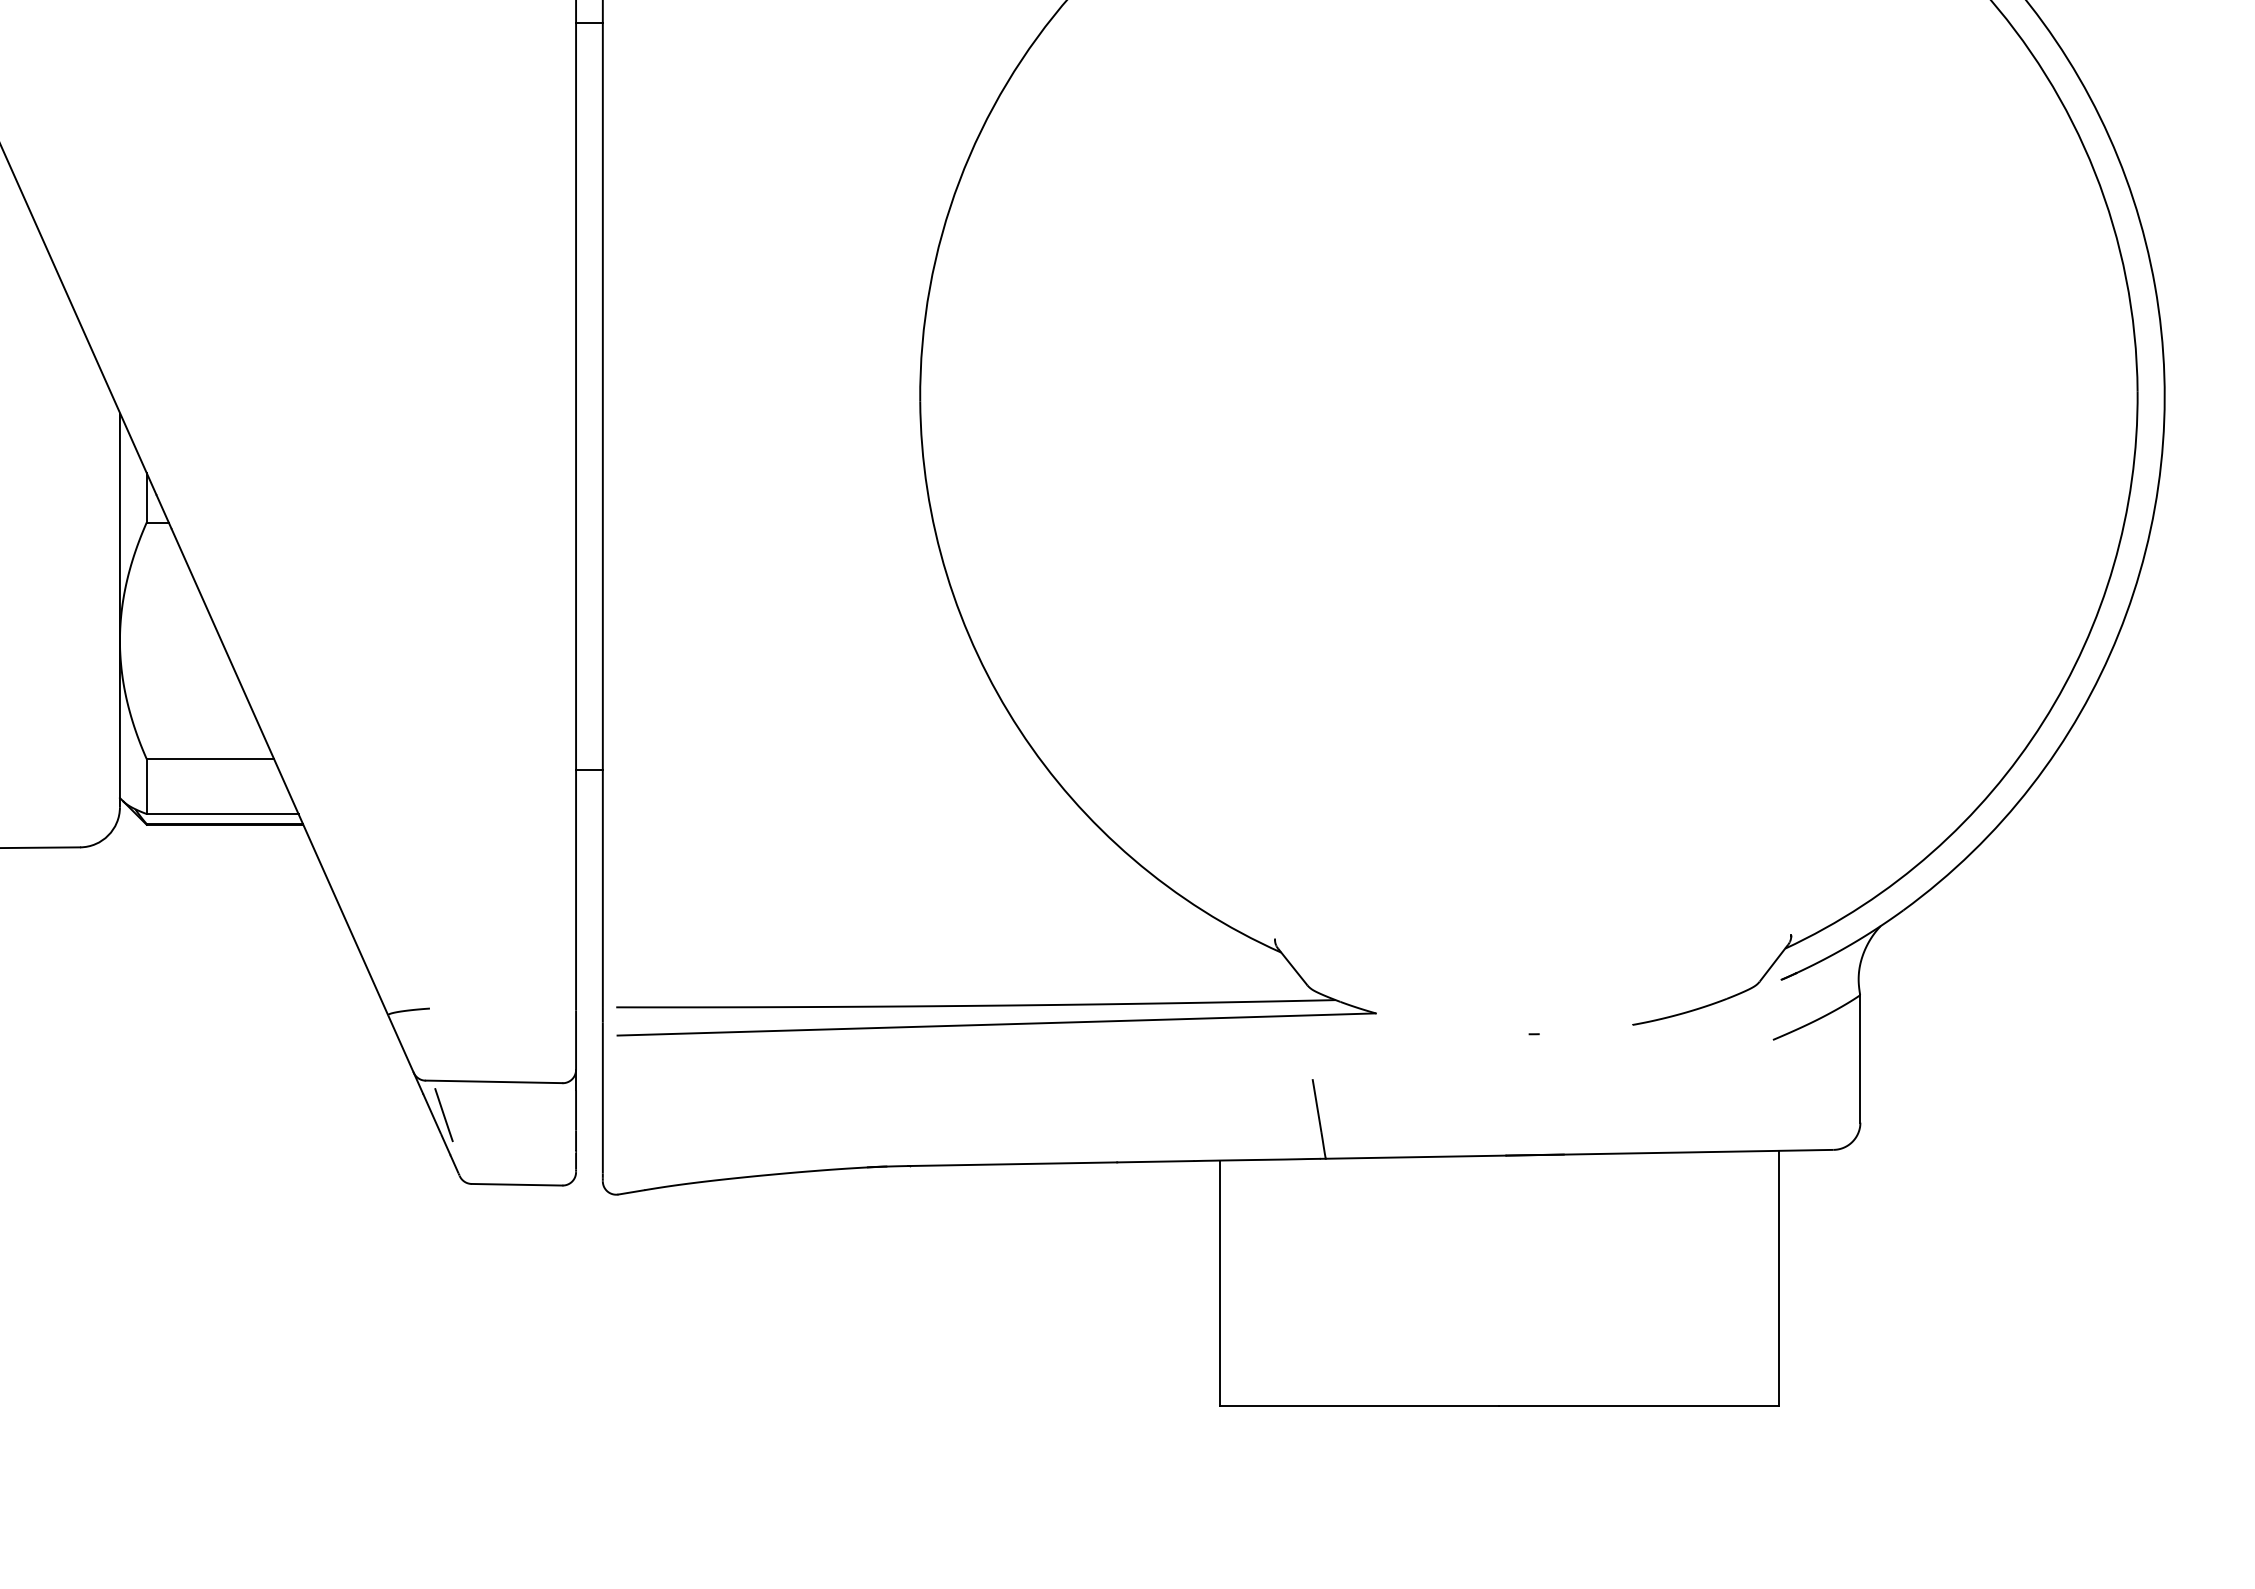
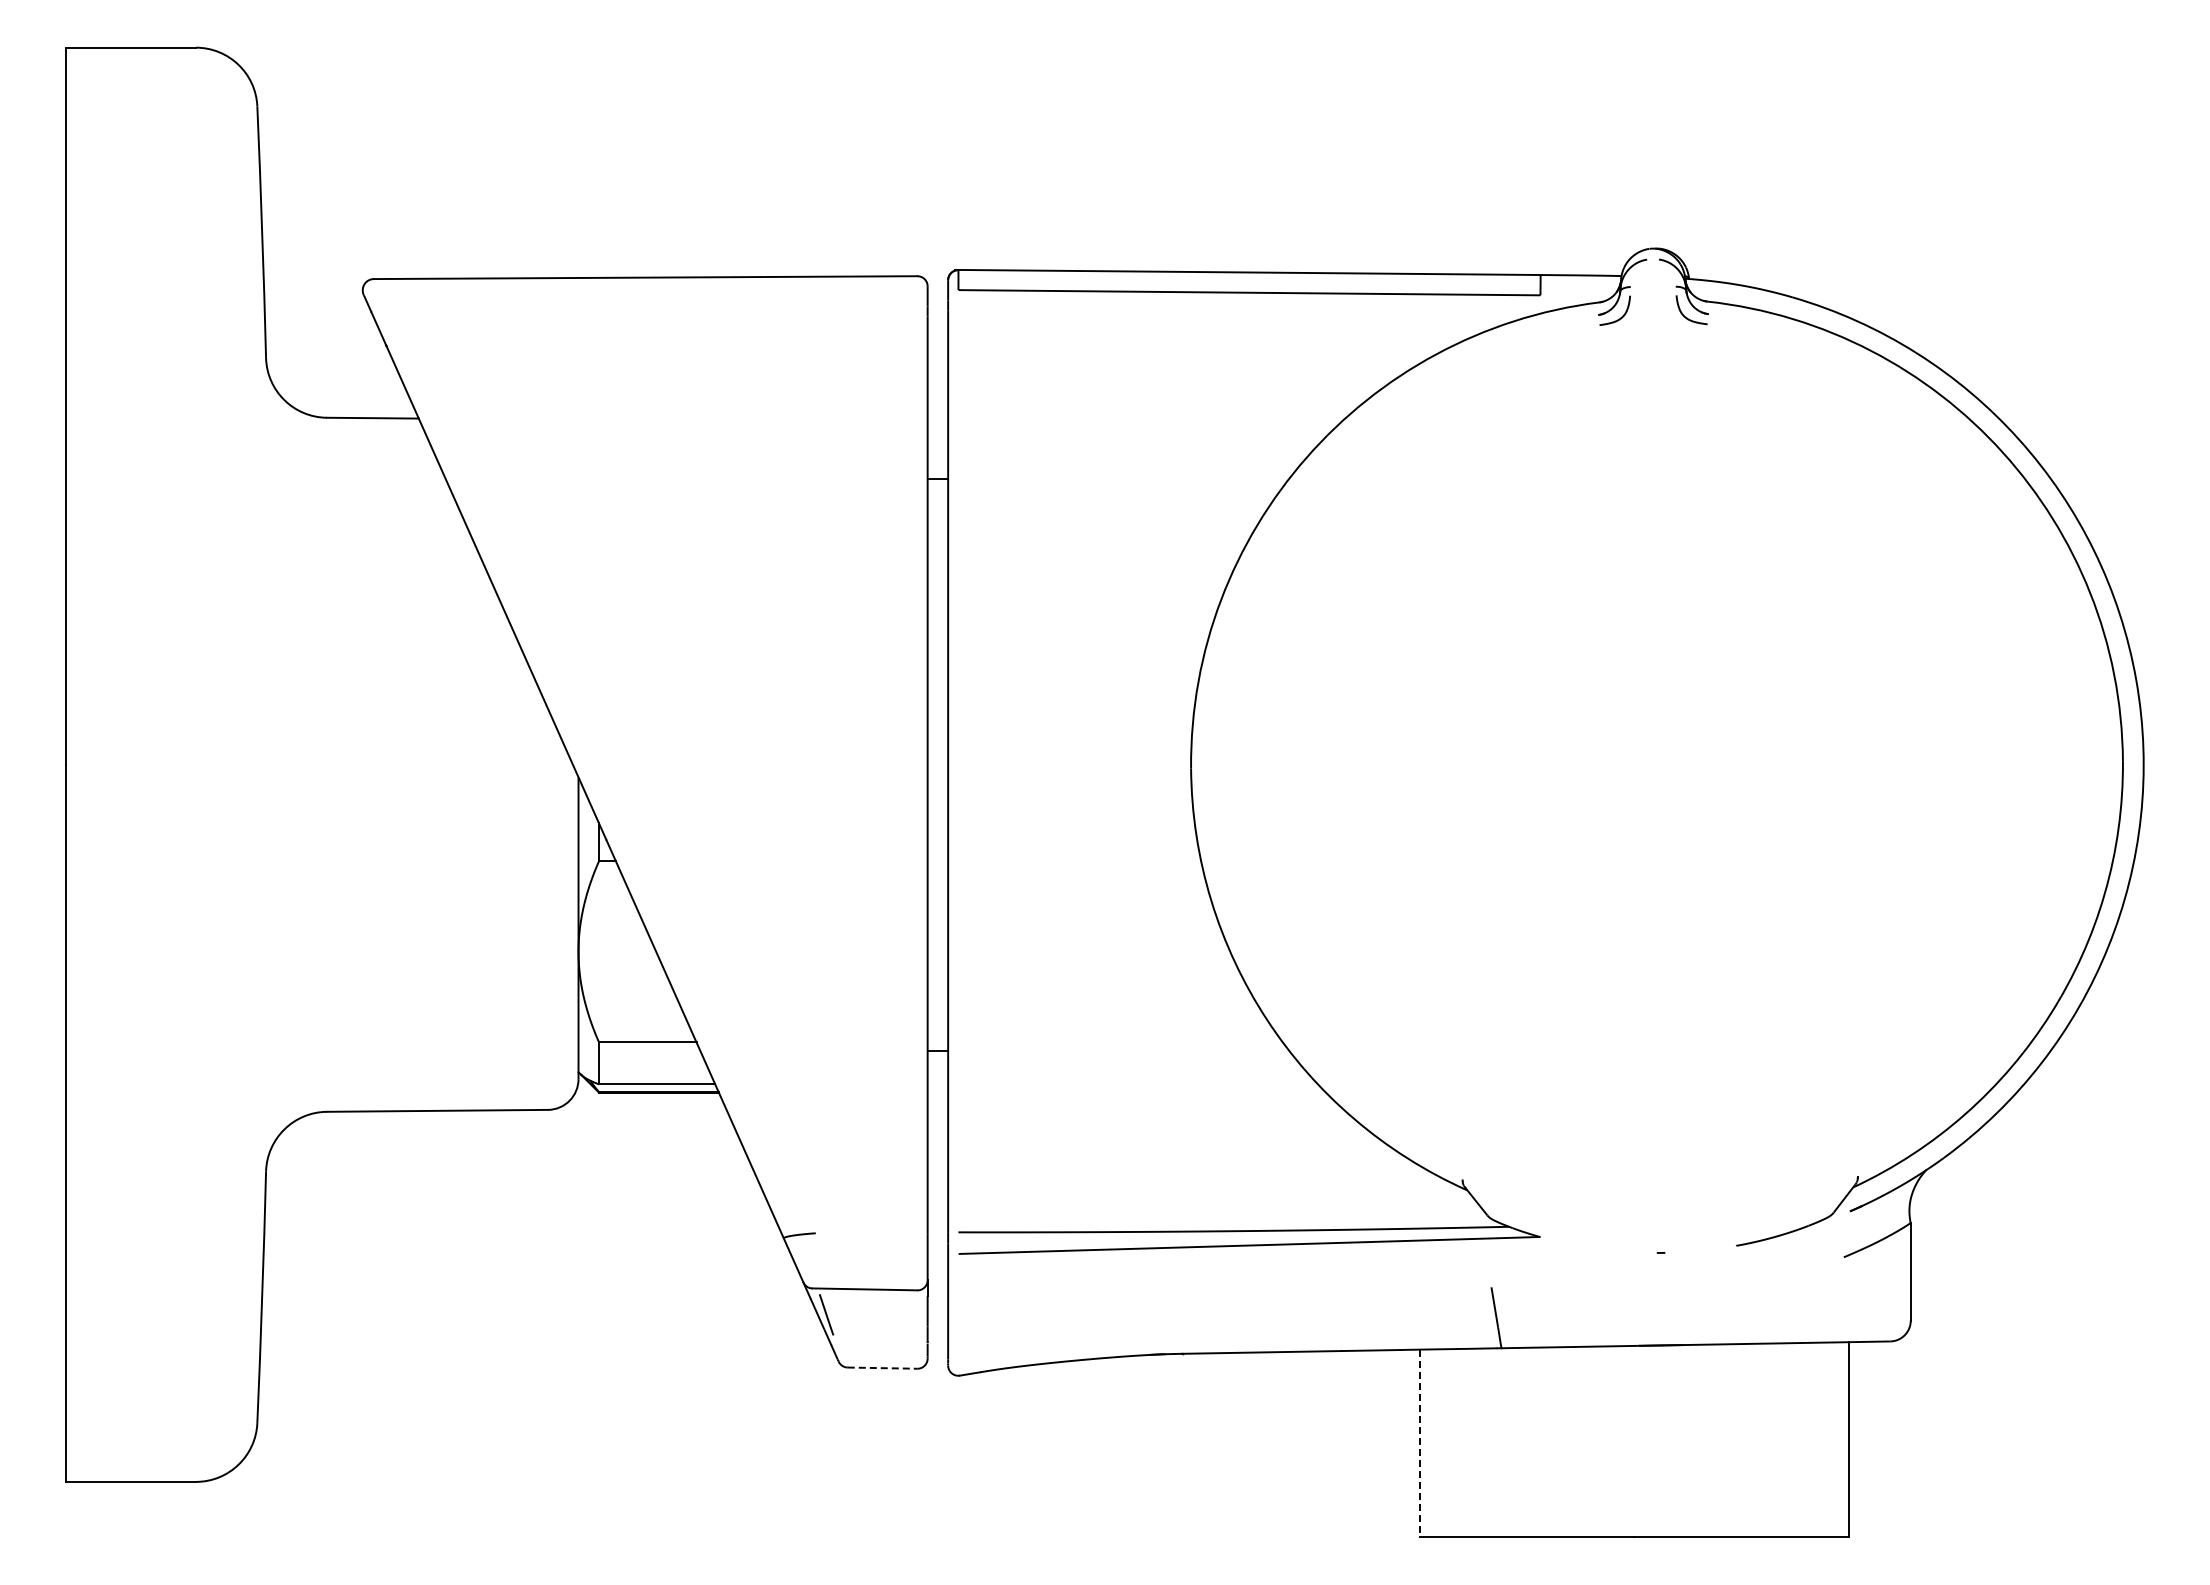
line: (517, 1185) -> (882, 1368), solid -> dashed
line: (1219, 1283) -> (1420, 1443), solid -> dashed

